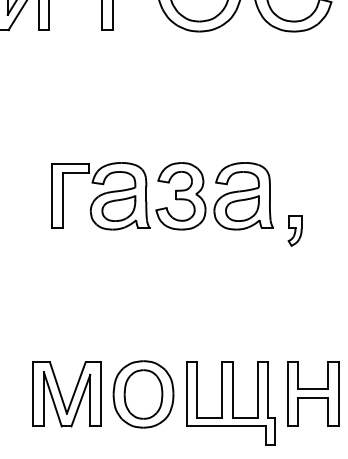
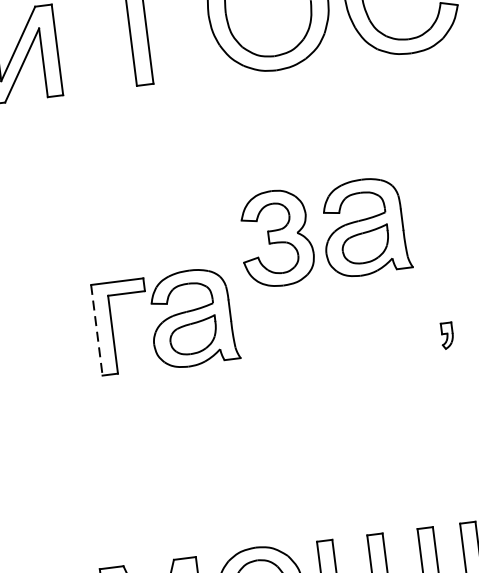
line: (52, 196) -> (97, 330), solid -> dashed
part: (214, 196) -> (323, 232), moved
part: (294, 230) -> (446, 335), size x0.6

